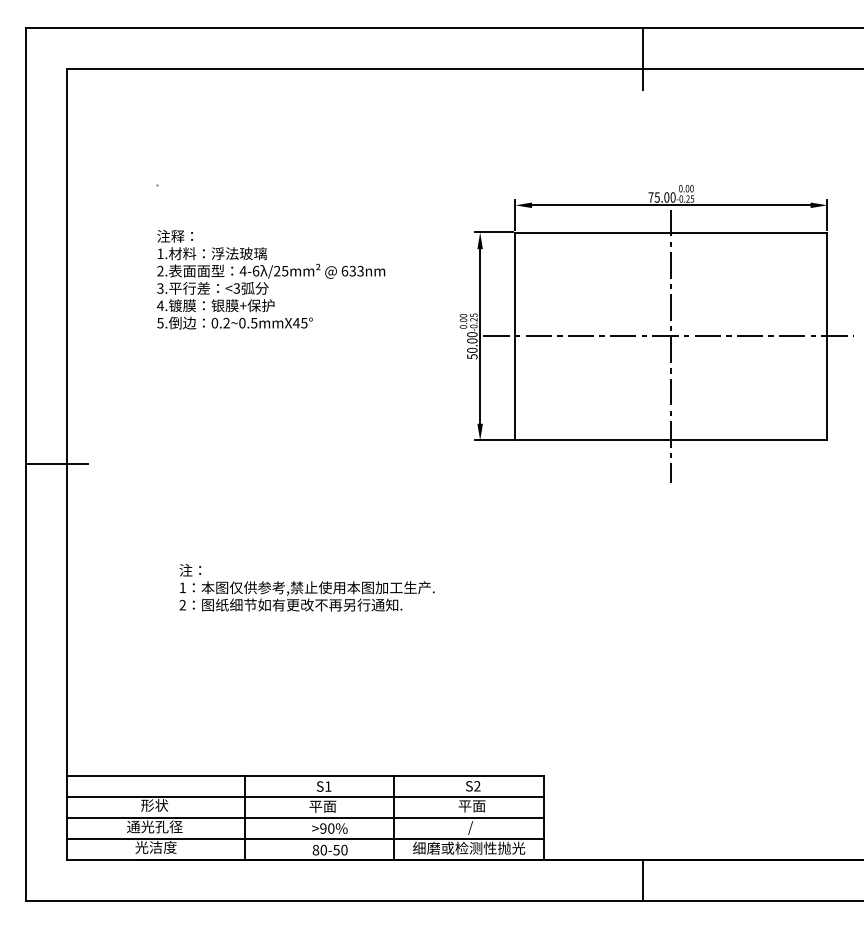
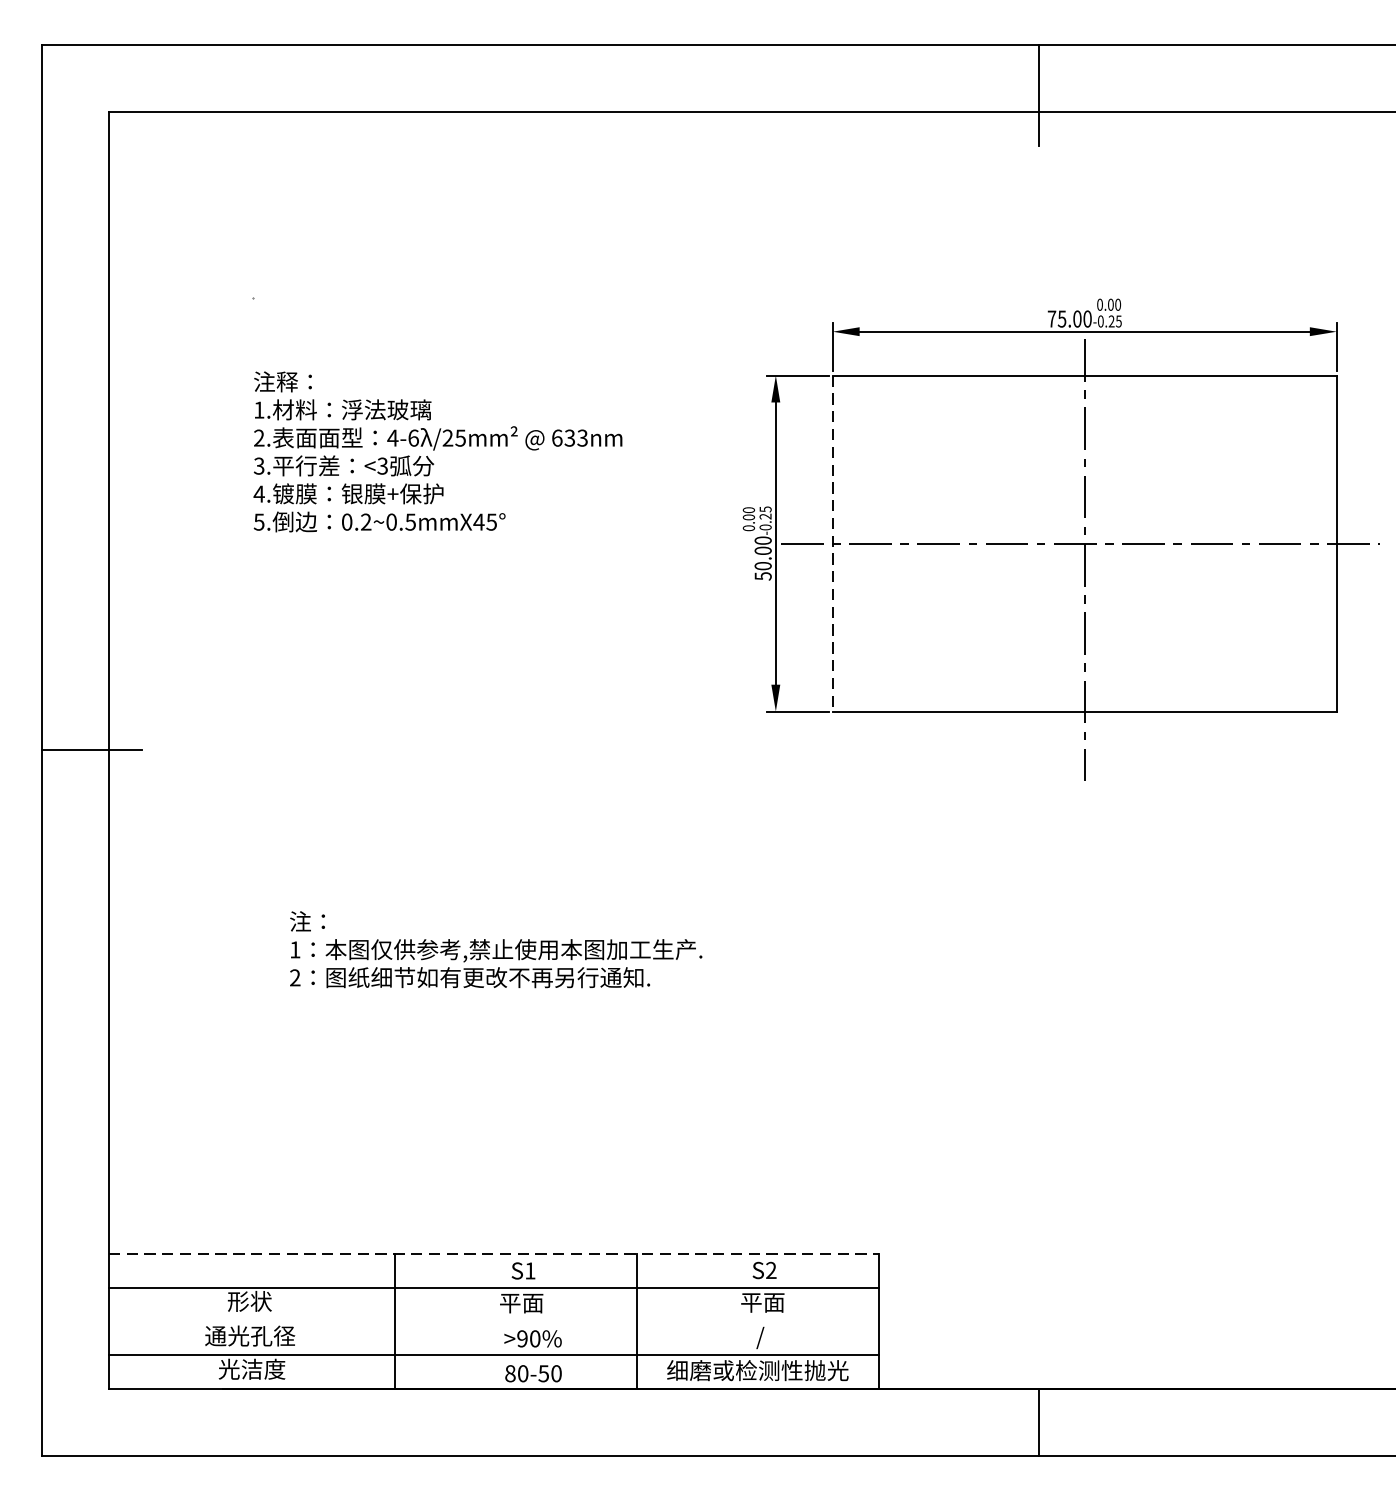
line: (515, 336) -> (832, 543), solid -> dashed
line: (306, 776) -> (495, 1254), solid -> dashed
line: (305, 817) -> (493, 1320), removed

